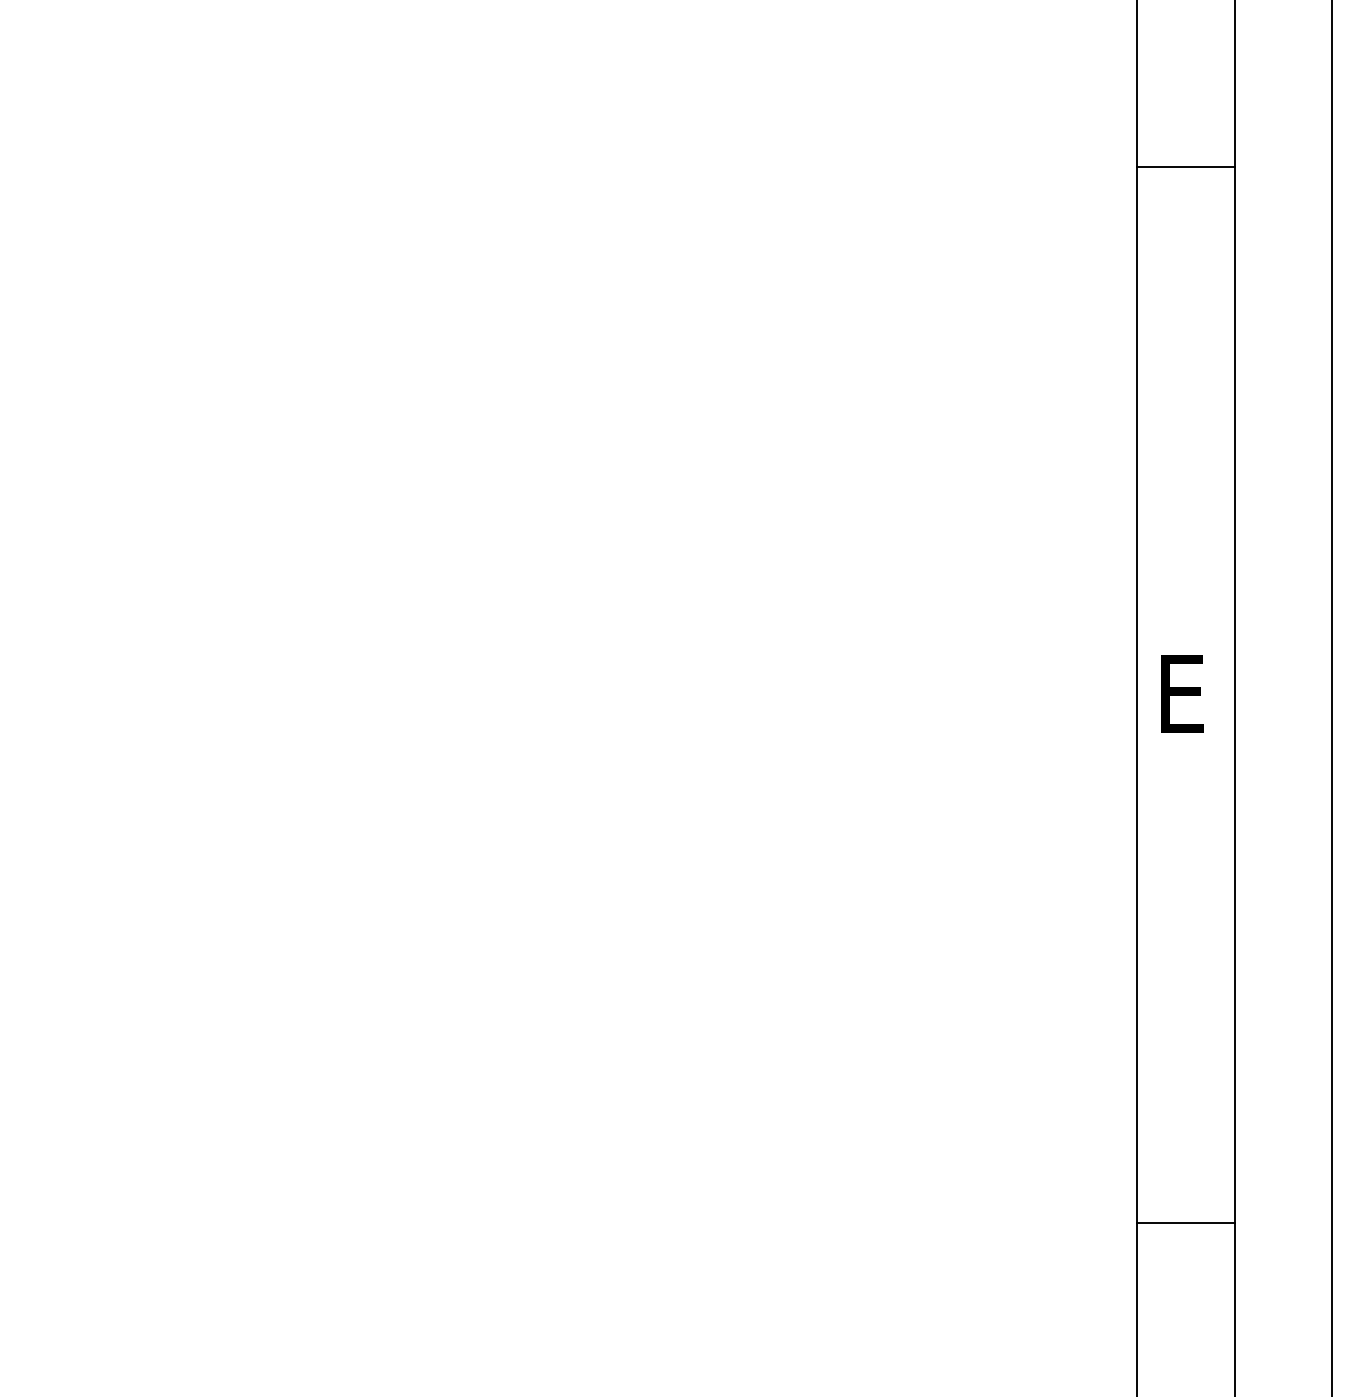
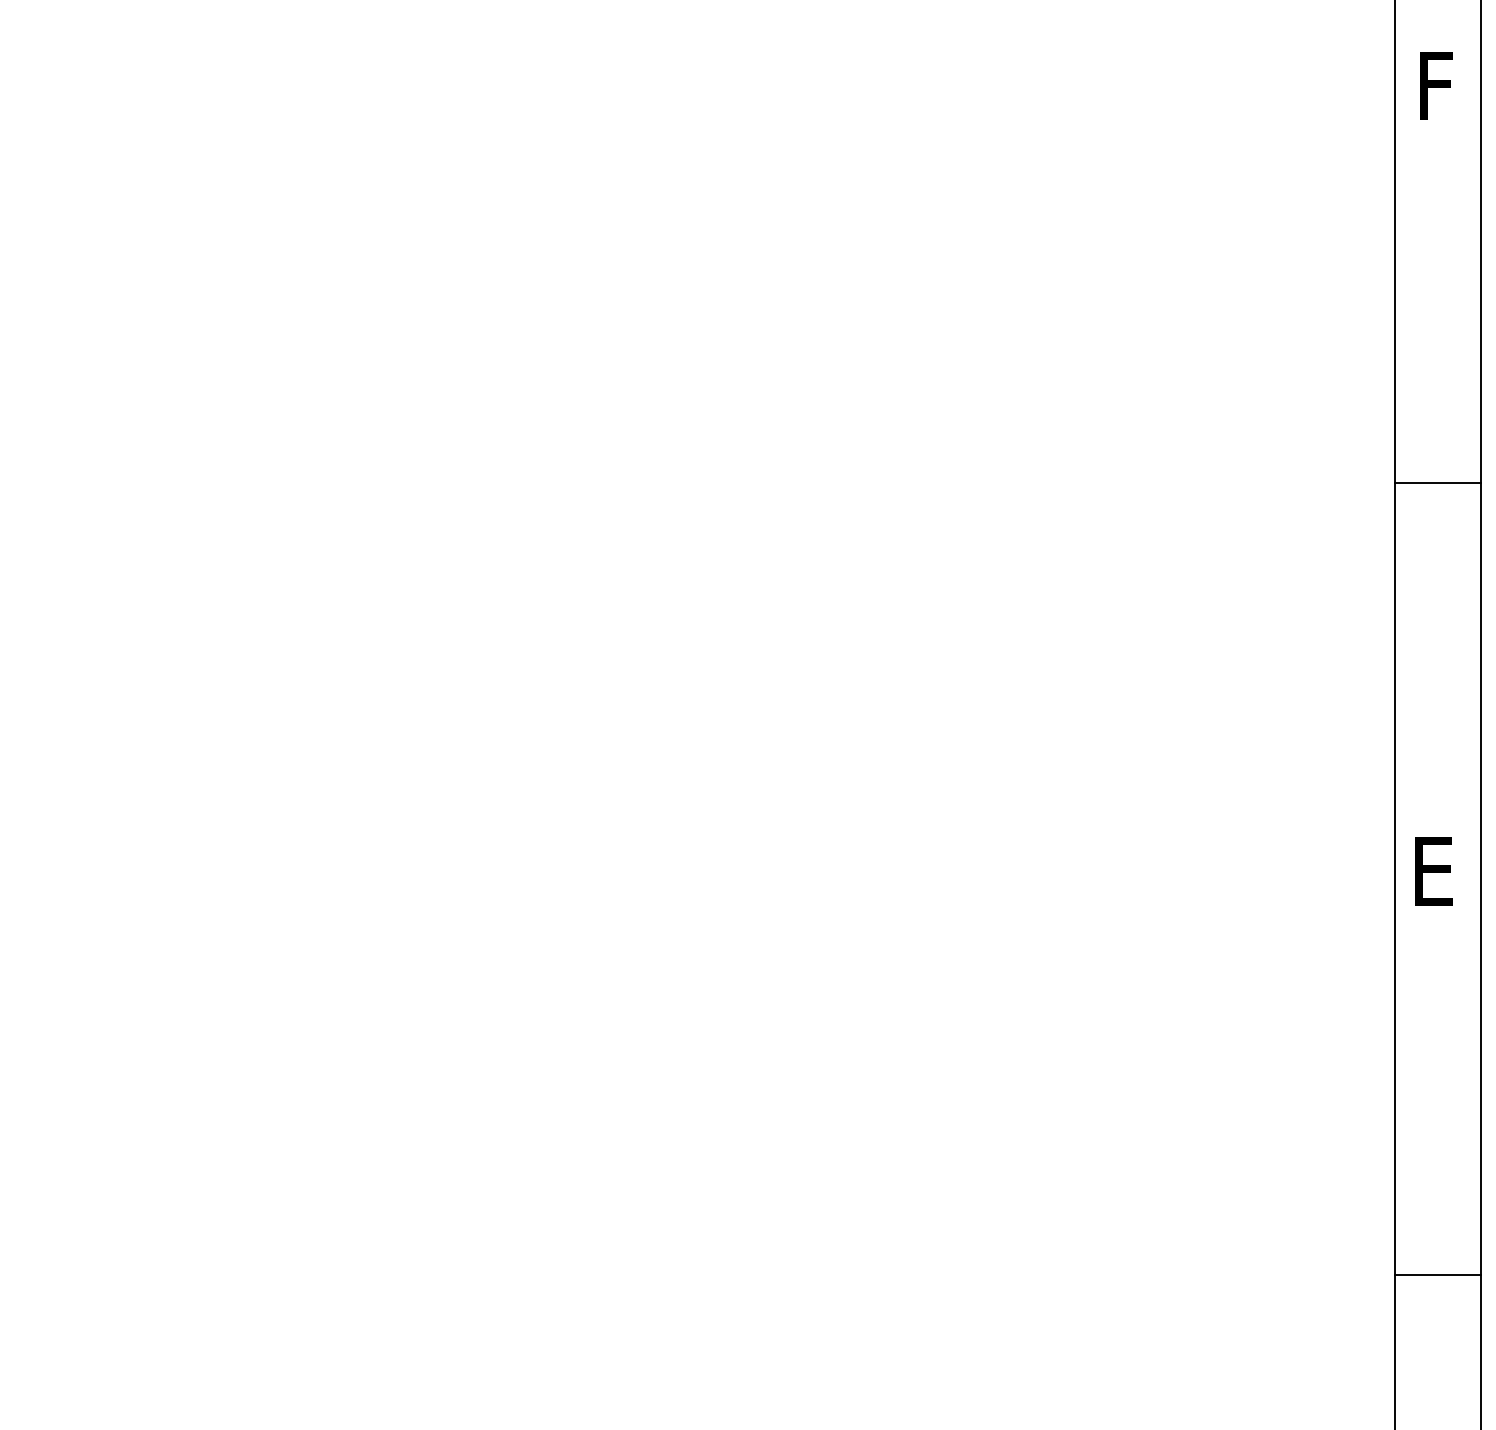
line: (1185, 167) -> (1437, 483), moved
line: (1185, 1222) -> (1437, 1274), moved

